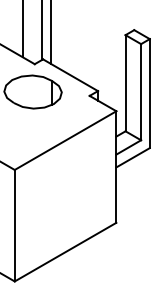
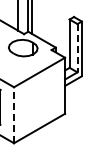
line: (141, 92) -> (77, 48), solid -> dashed
line: (15, 226) -> (14, 115), solid -> dashed

